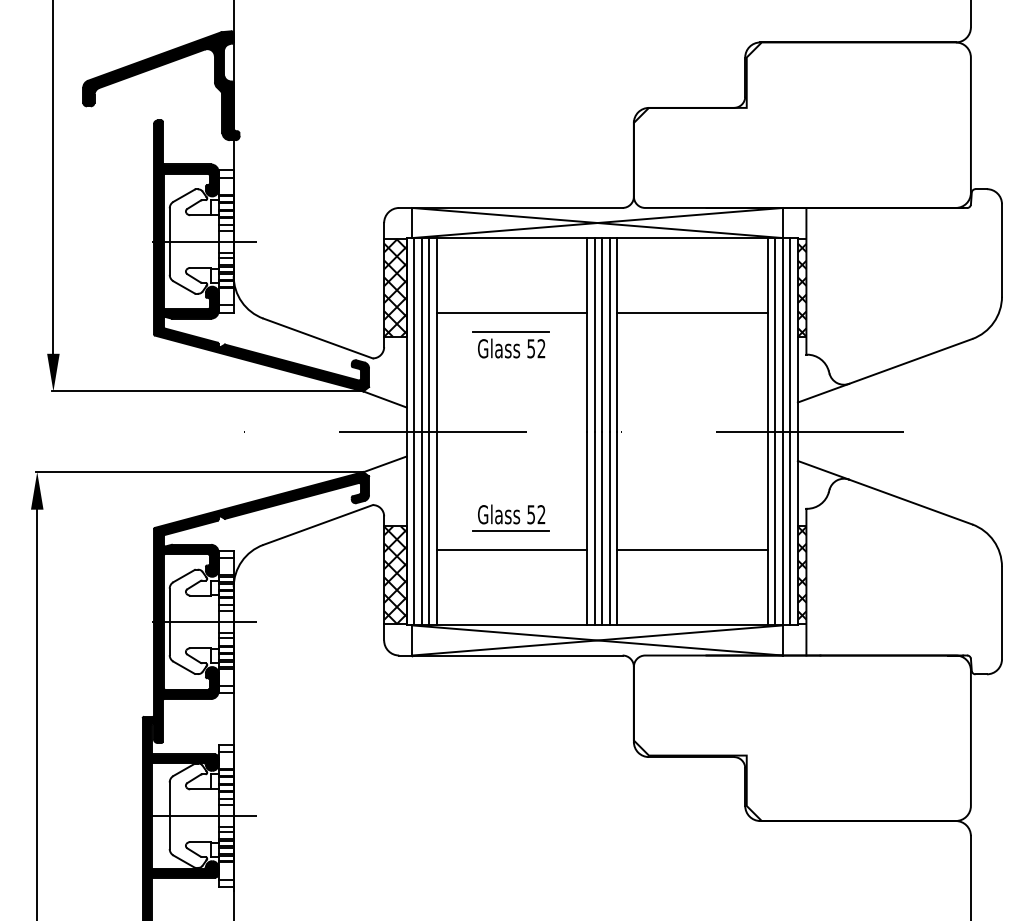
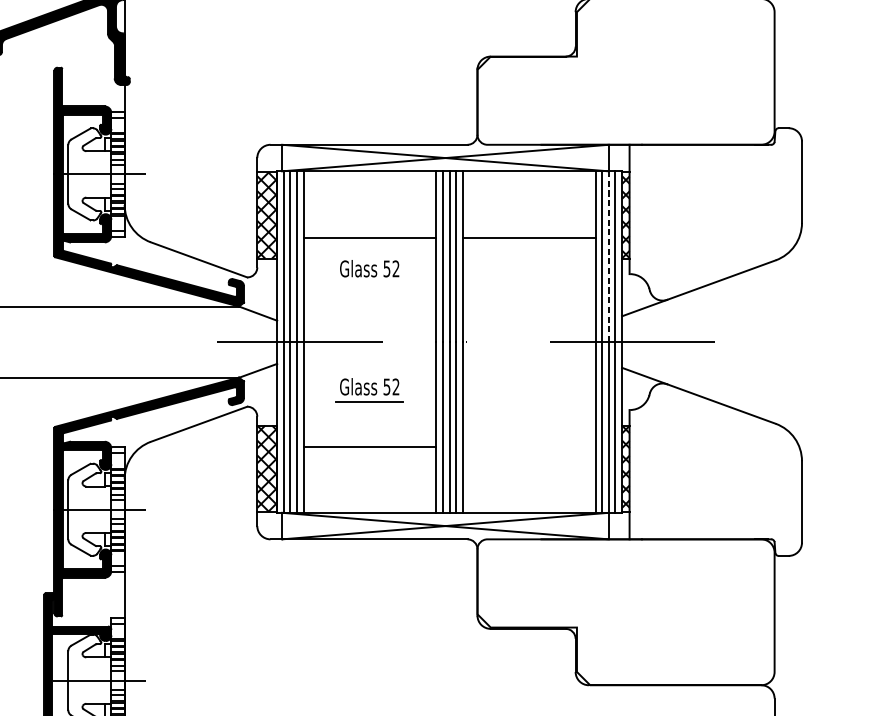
line: (511, 332) -> (369, 254), removed
line: (782, 334) -> (608, 256), solid -> dashed
part: (510, 517) -> (368, 389), moved
line: (692, 550) -> (529, 446), removed

